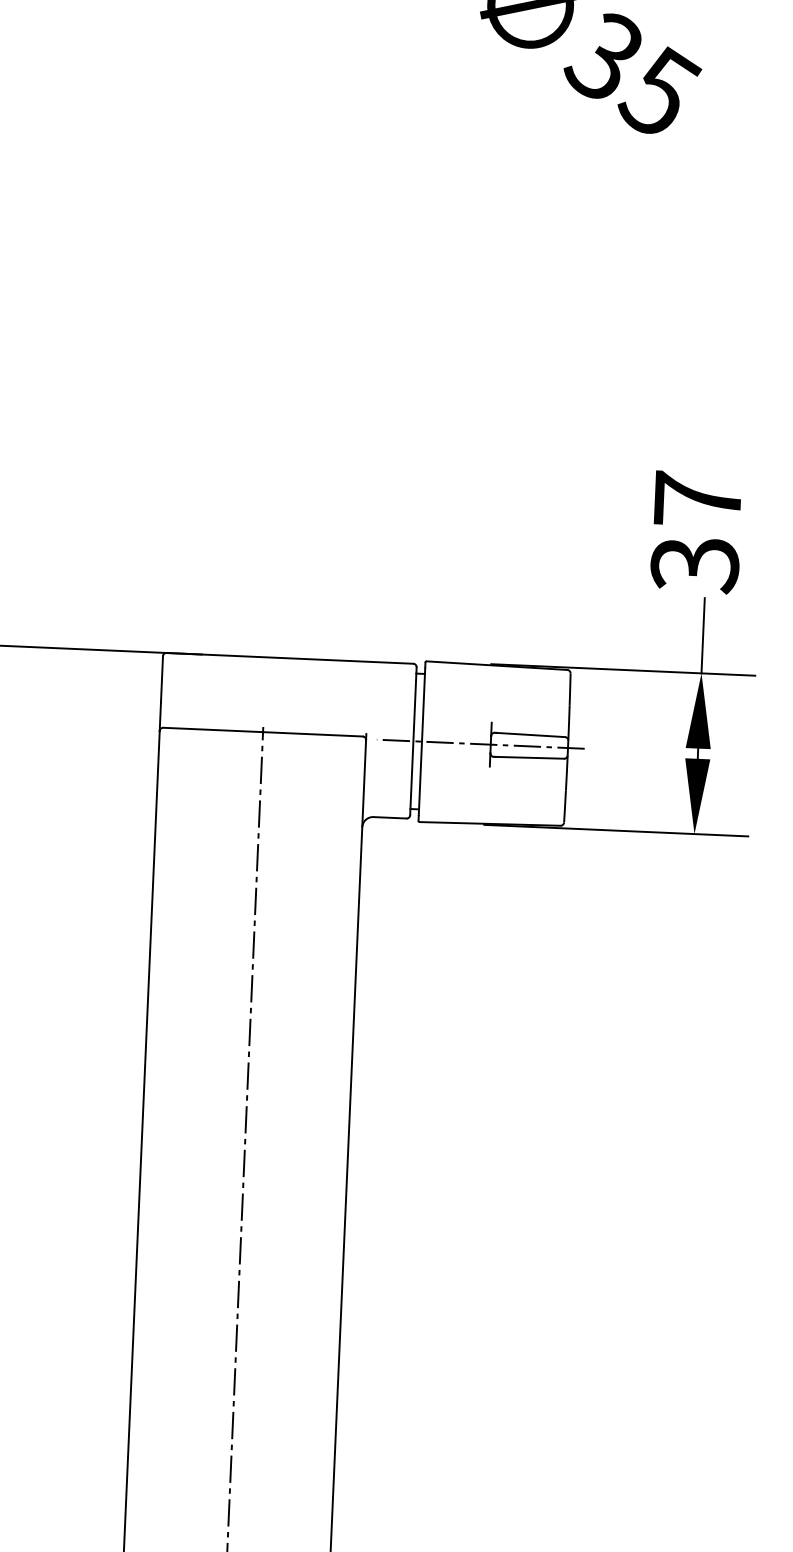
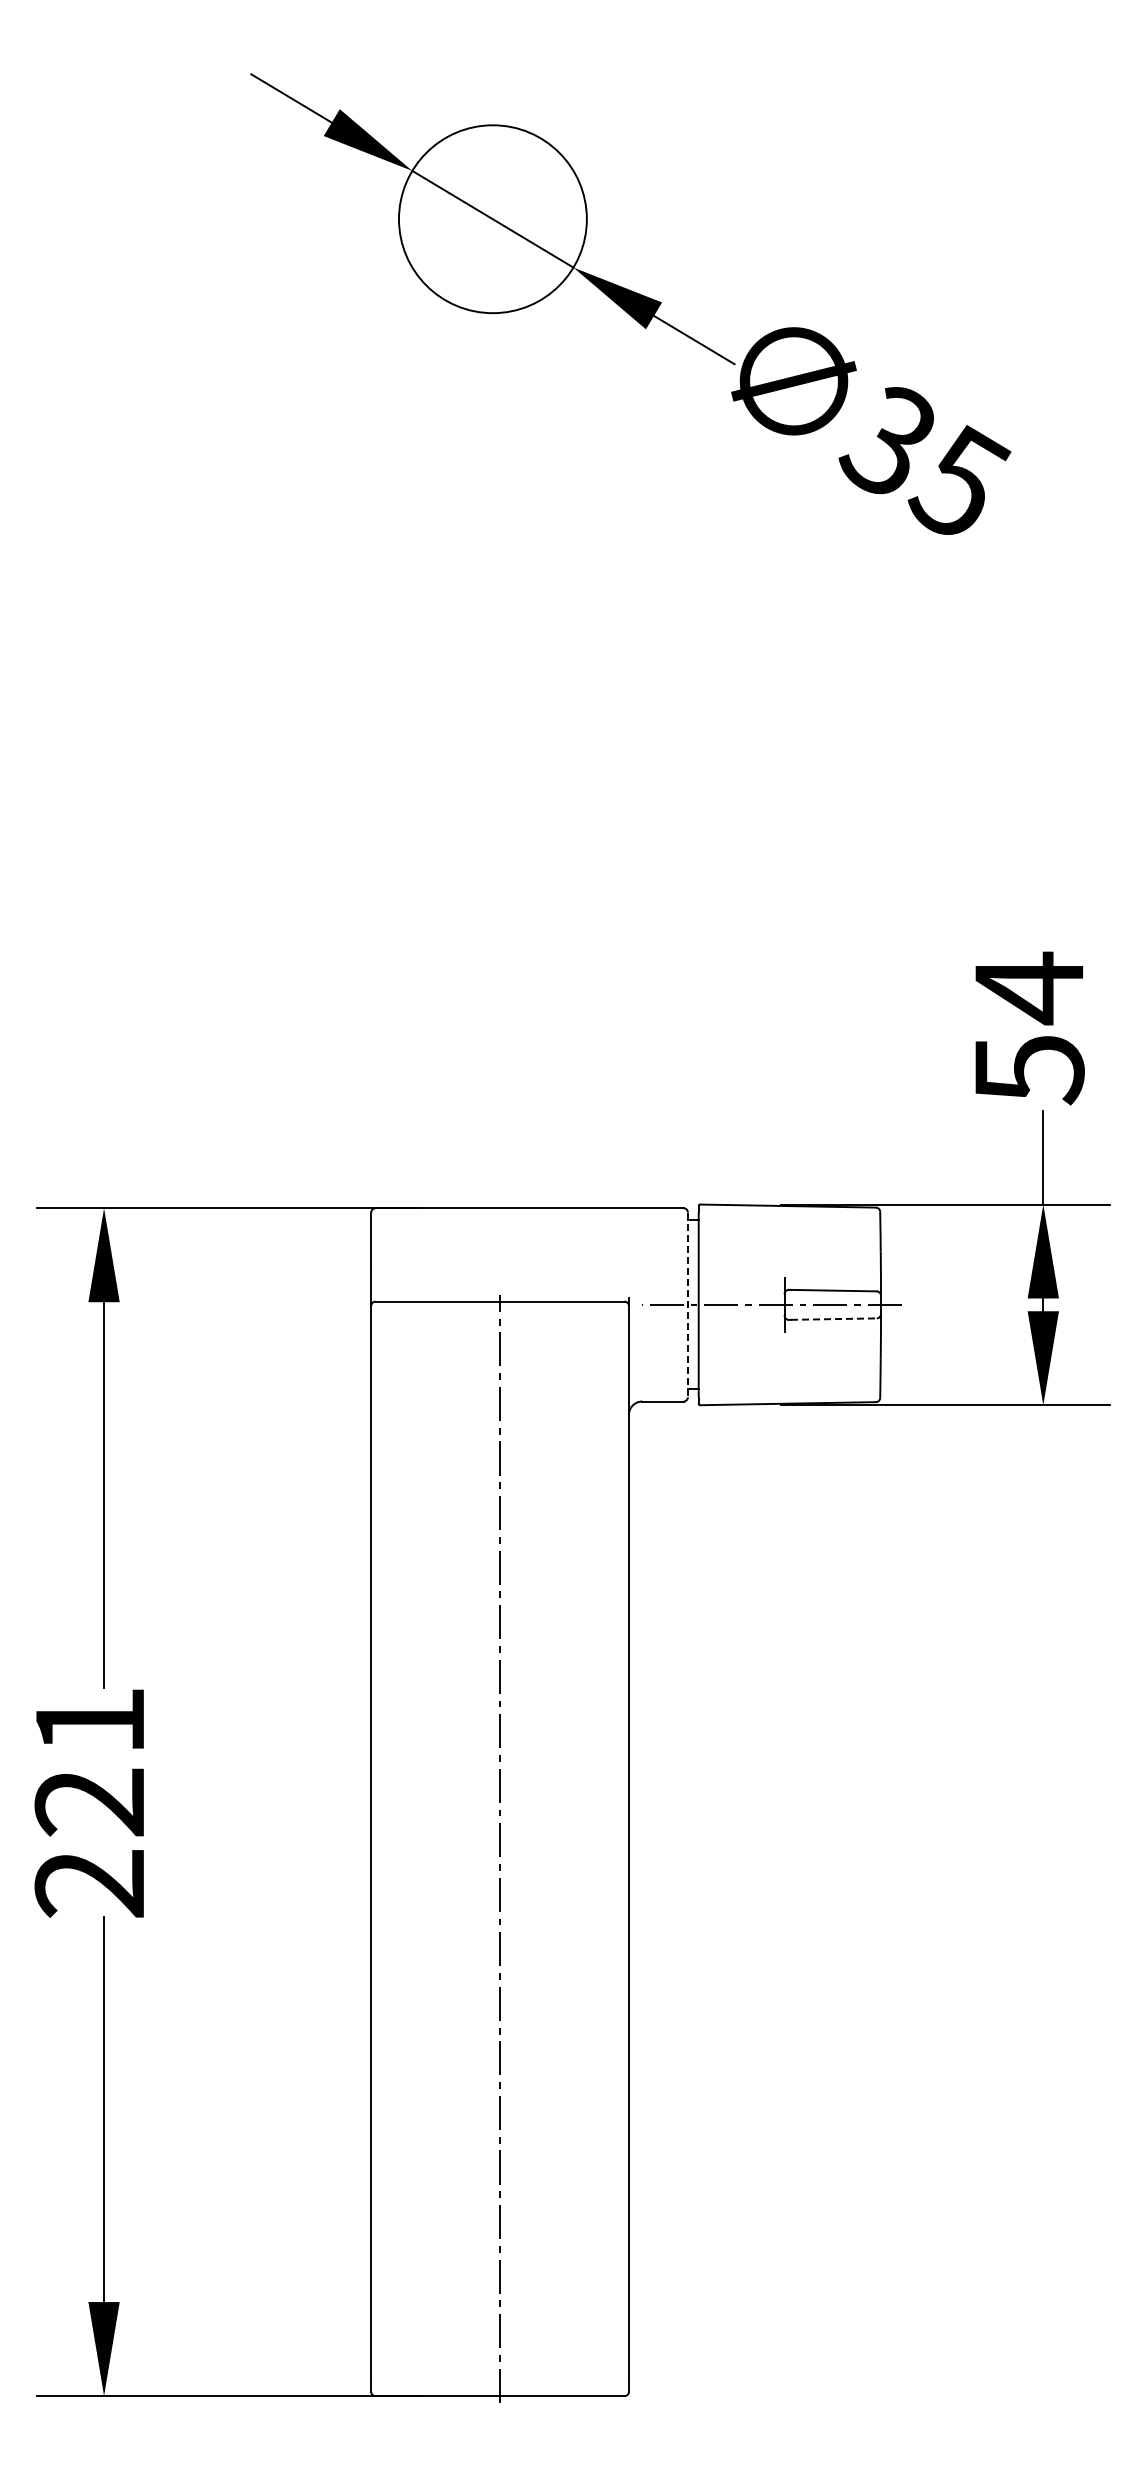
text: (695, 531) -> (1028, 1028), 37 -> 54
line: (413, 741) -> (687, 1305), solid -> dashed
line: (529, 758) -> (833, 1319), solid -> dashed

